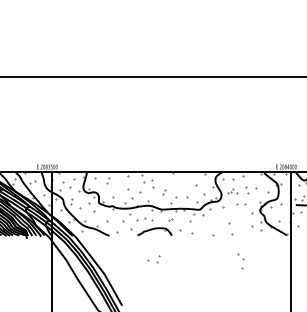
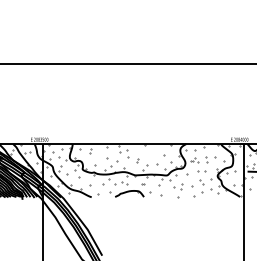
part: (153, 259) -> (177, 186), moved
part: (240, 261) -> (201, 186), moved

